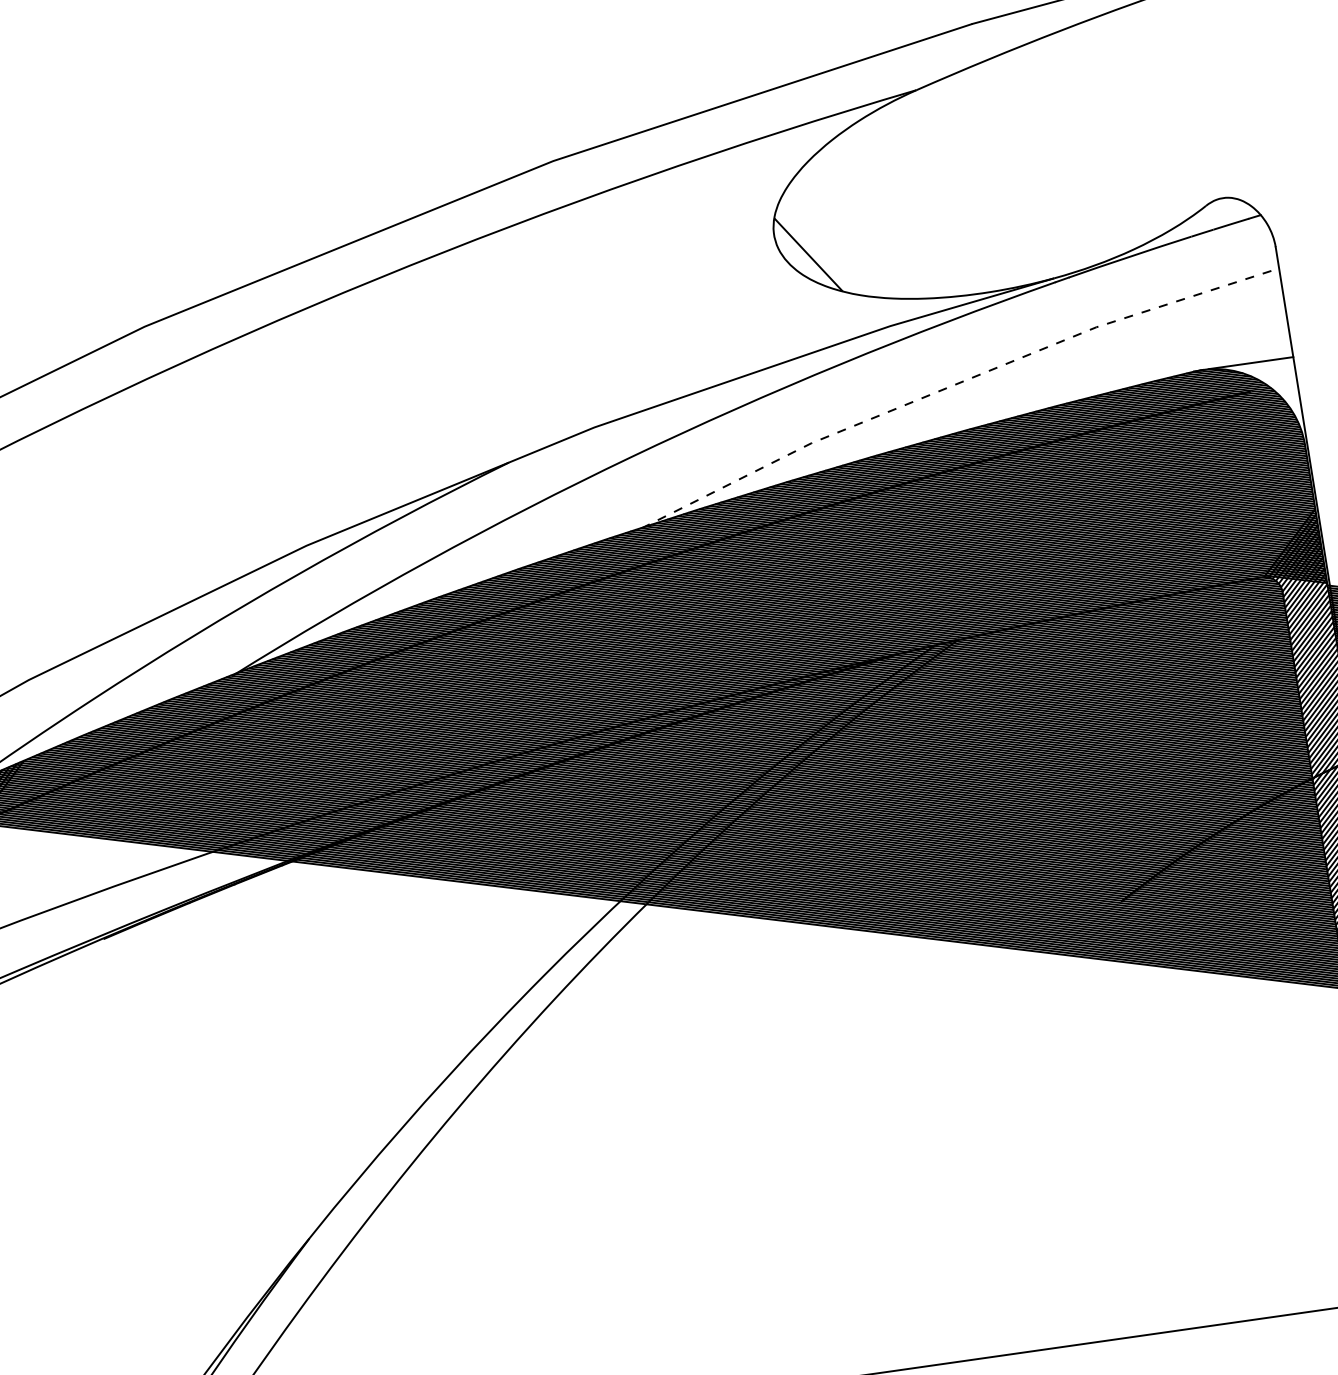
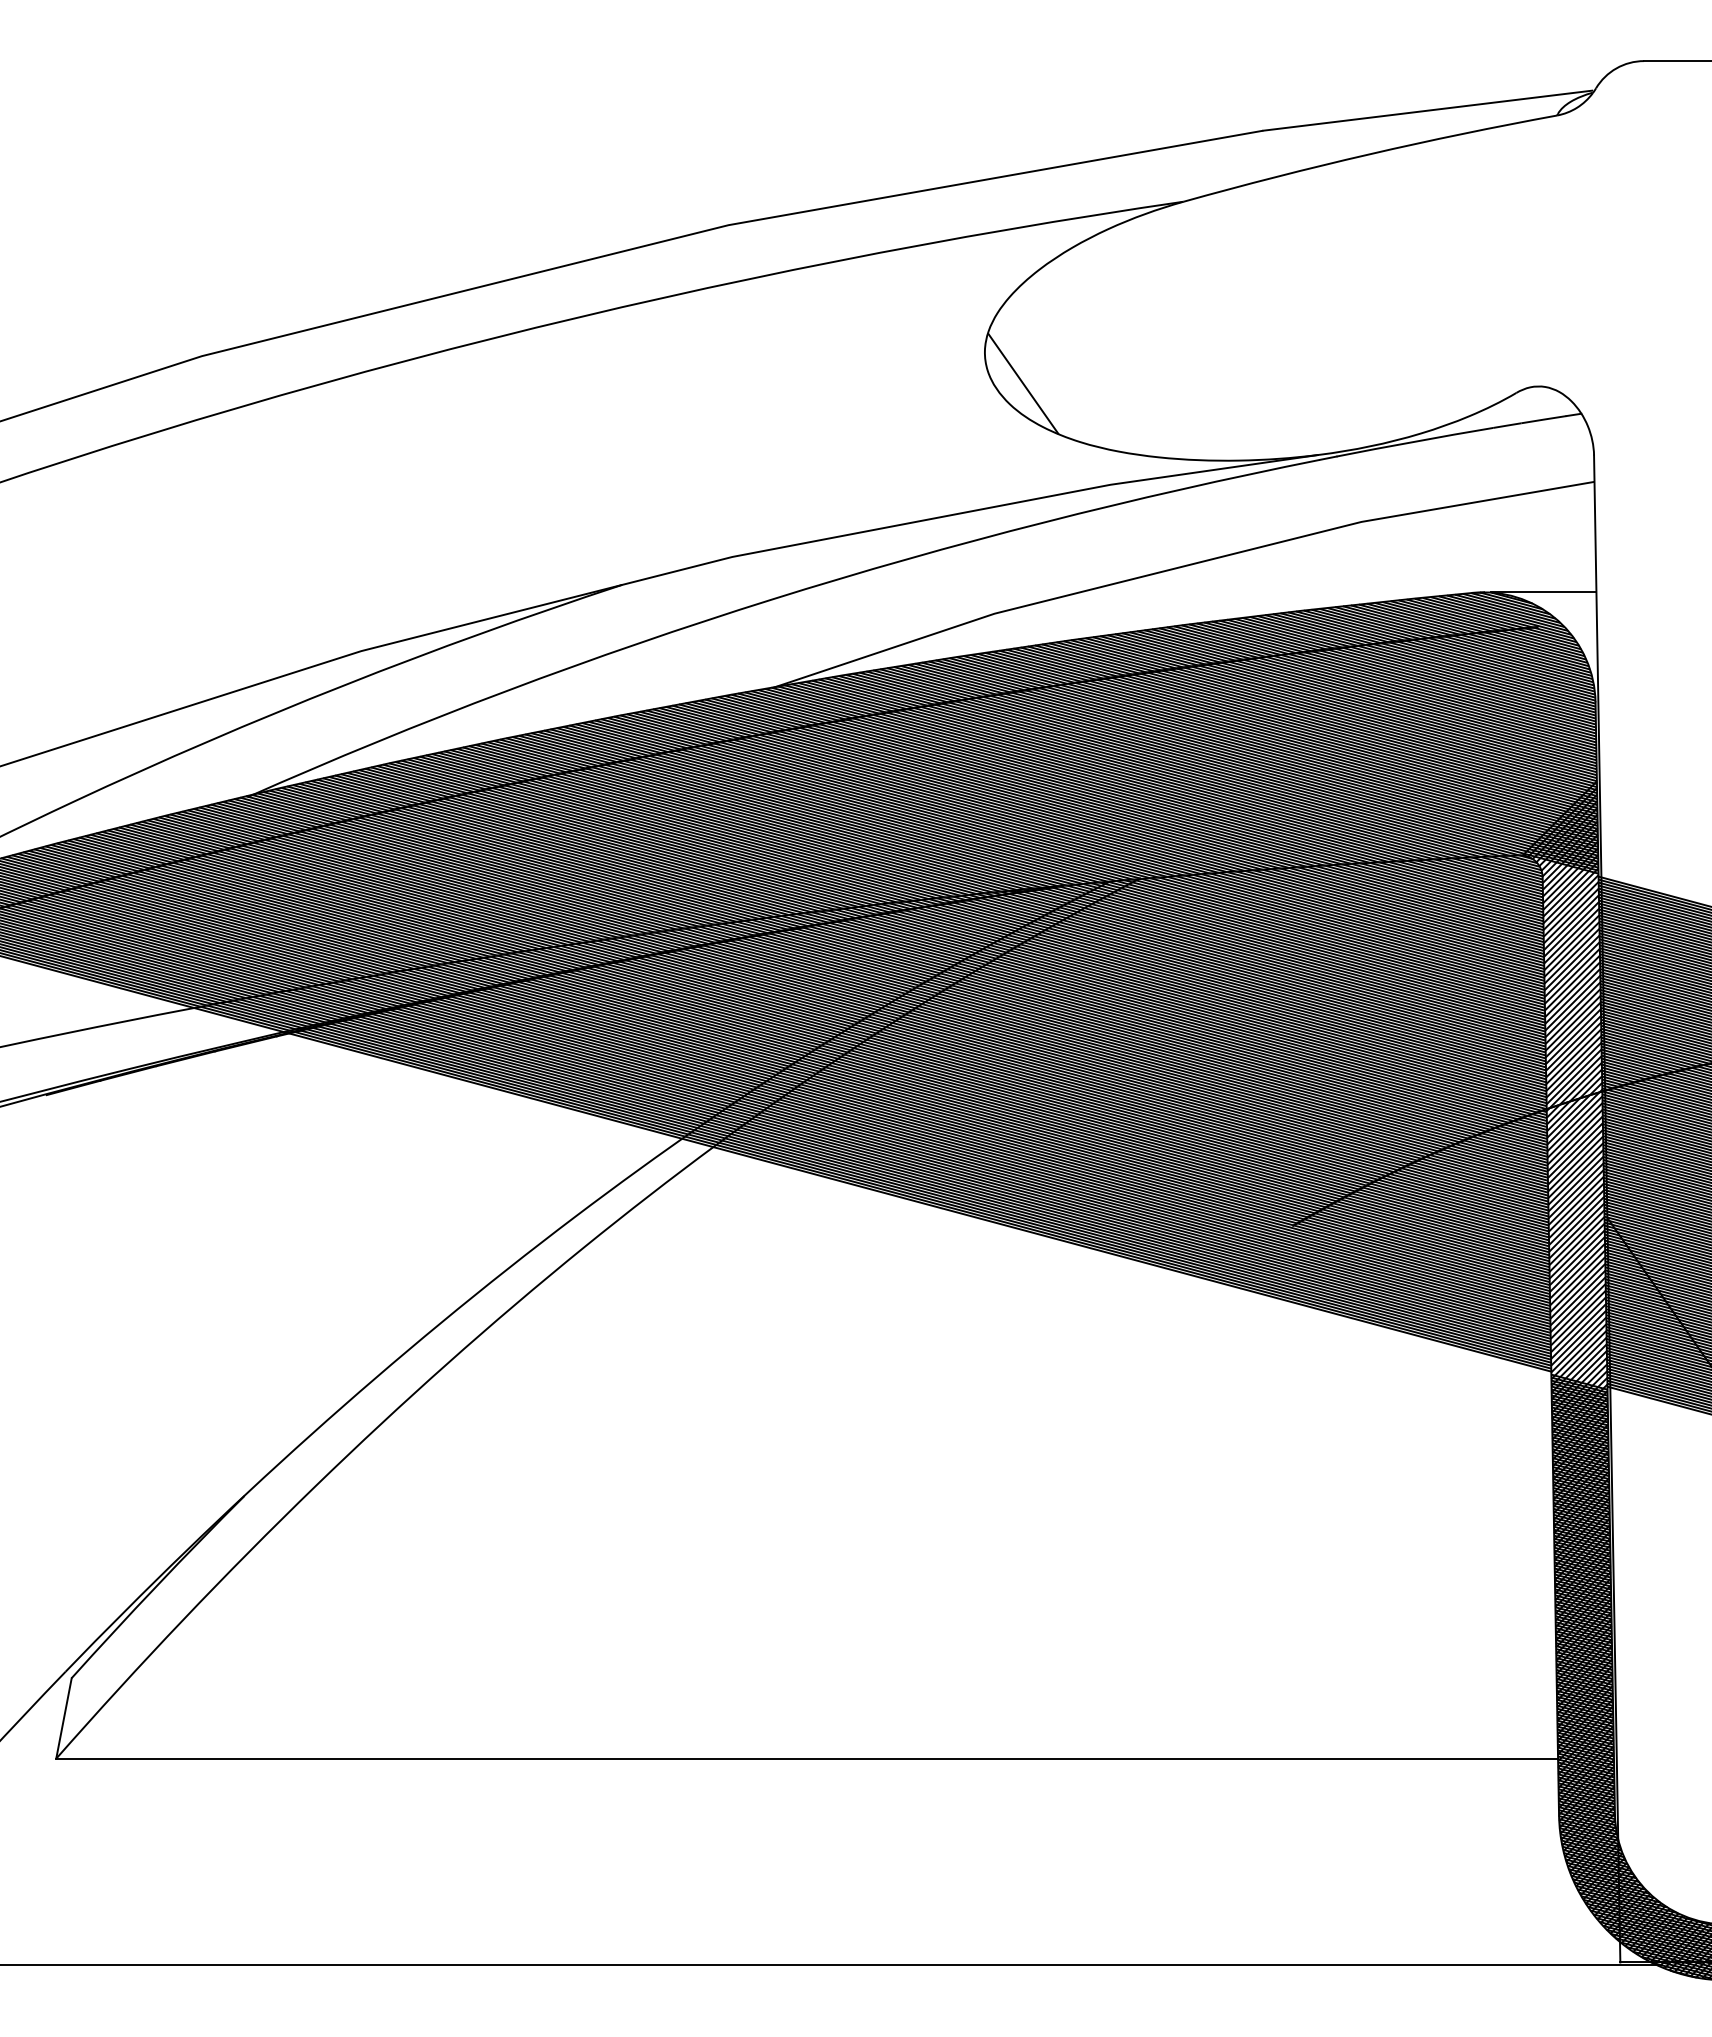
line: (955, 384) -> (1179, 567), dashed -> solid

